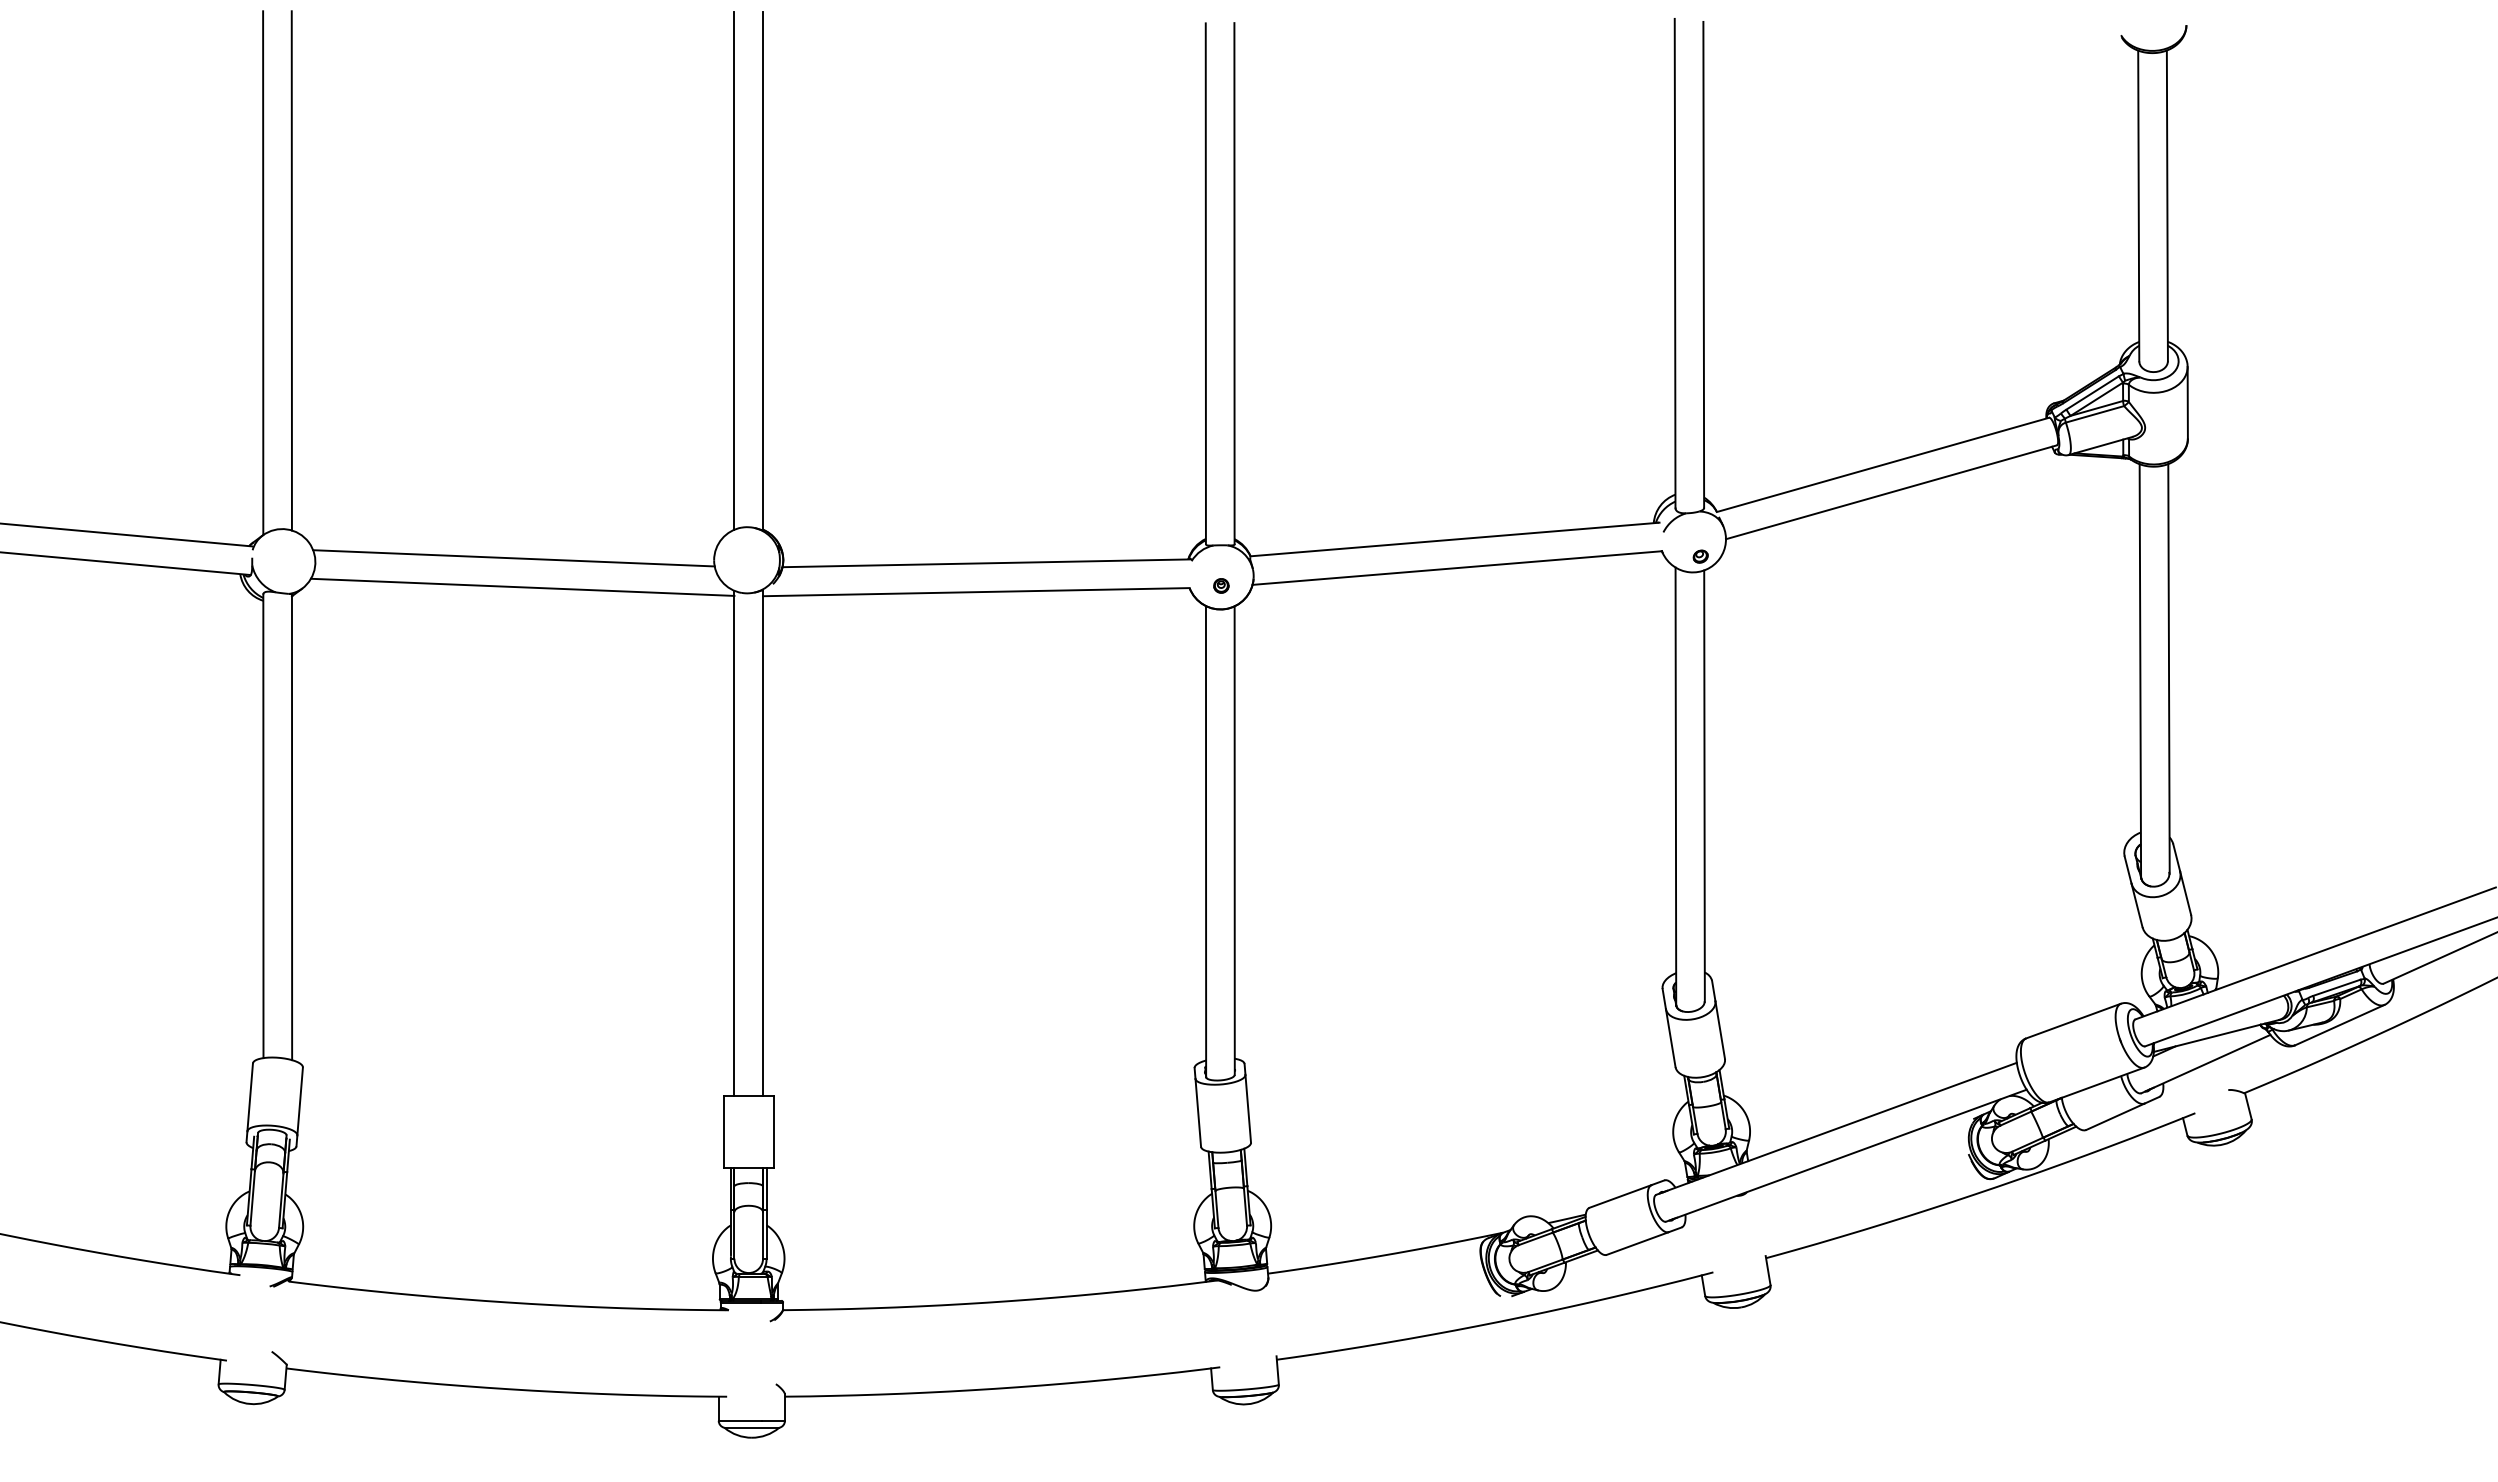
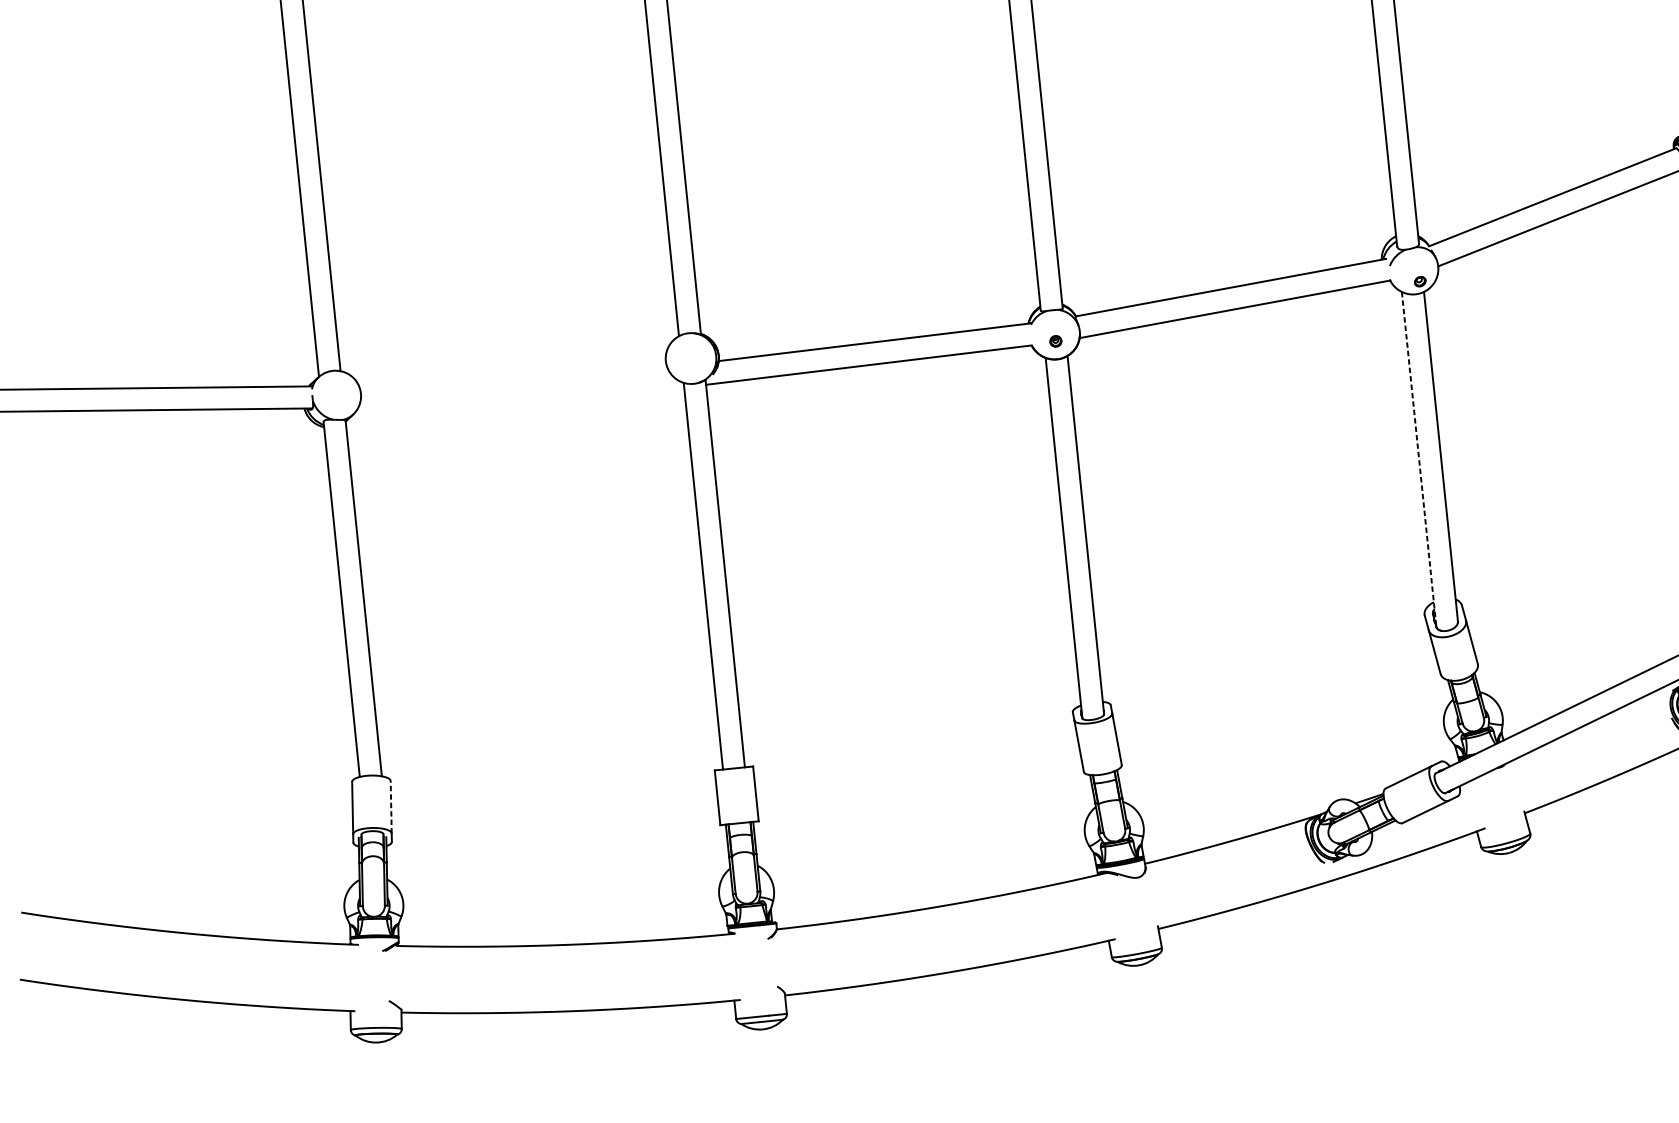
line: (513, 558) -> (512, 375), removed
line: (522, 586) -> (521, 396), removed
line: (1675, 786) -> (1418, 459), solid -> dashed
line: (300, 1100) -> (391, 806), solid -> dashed

